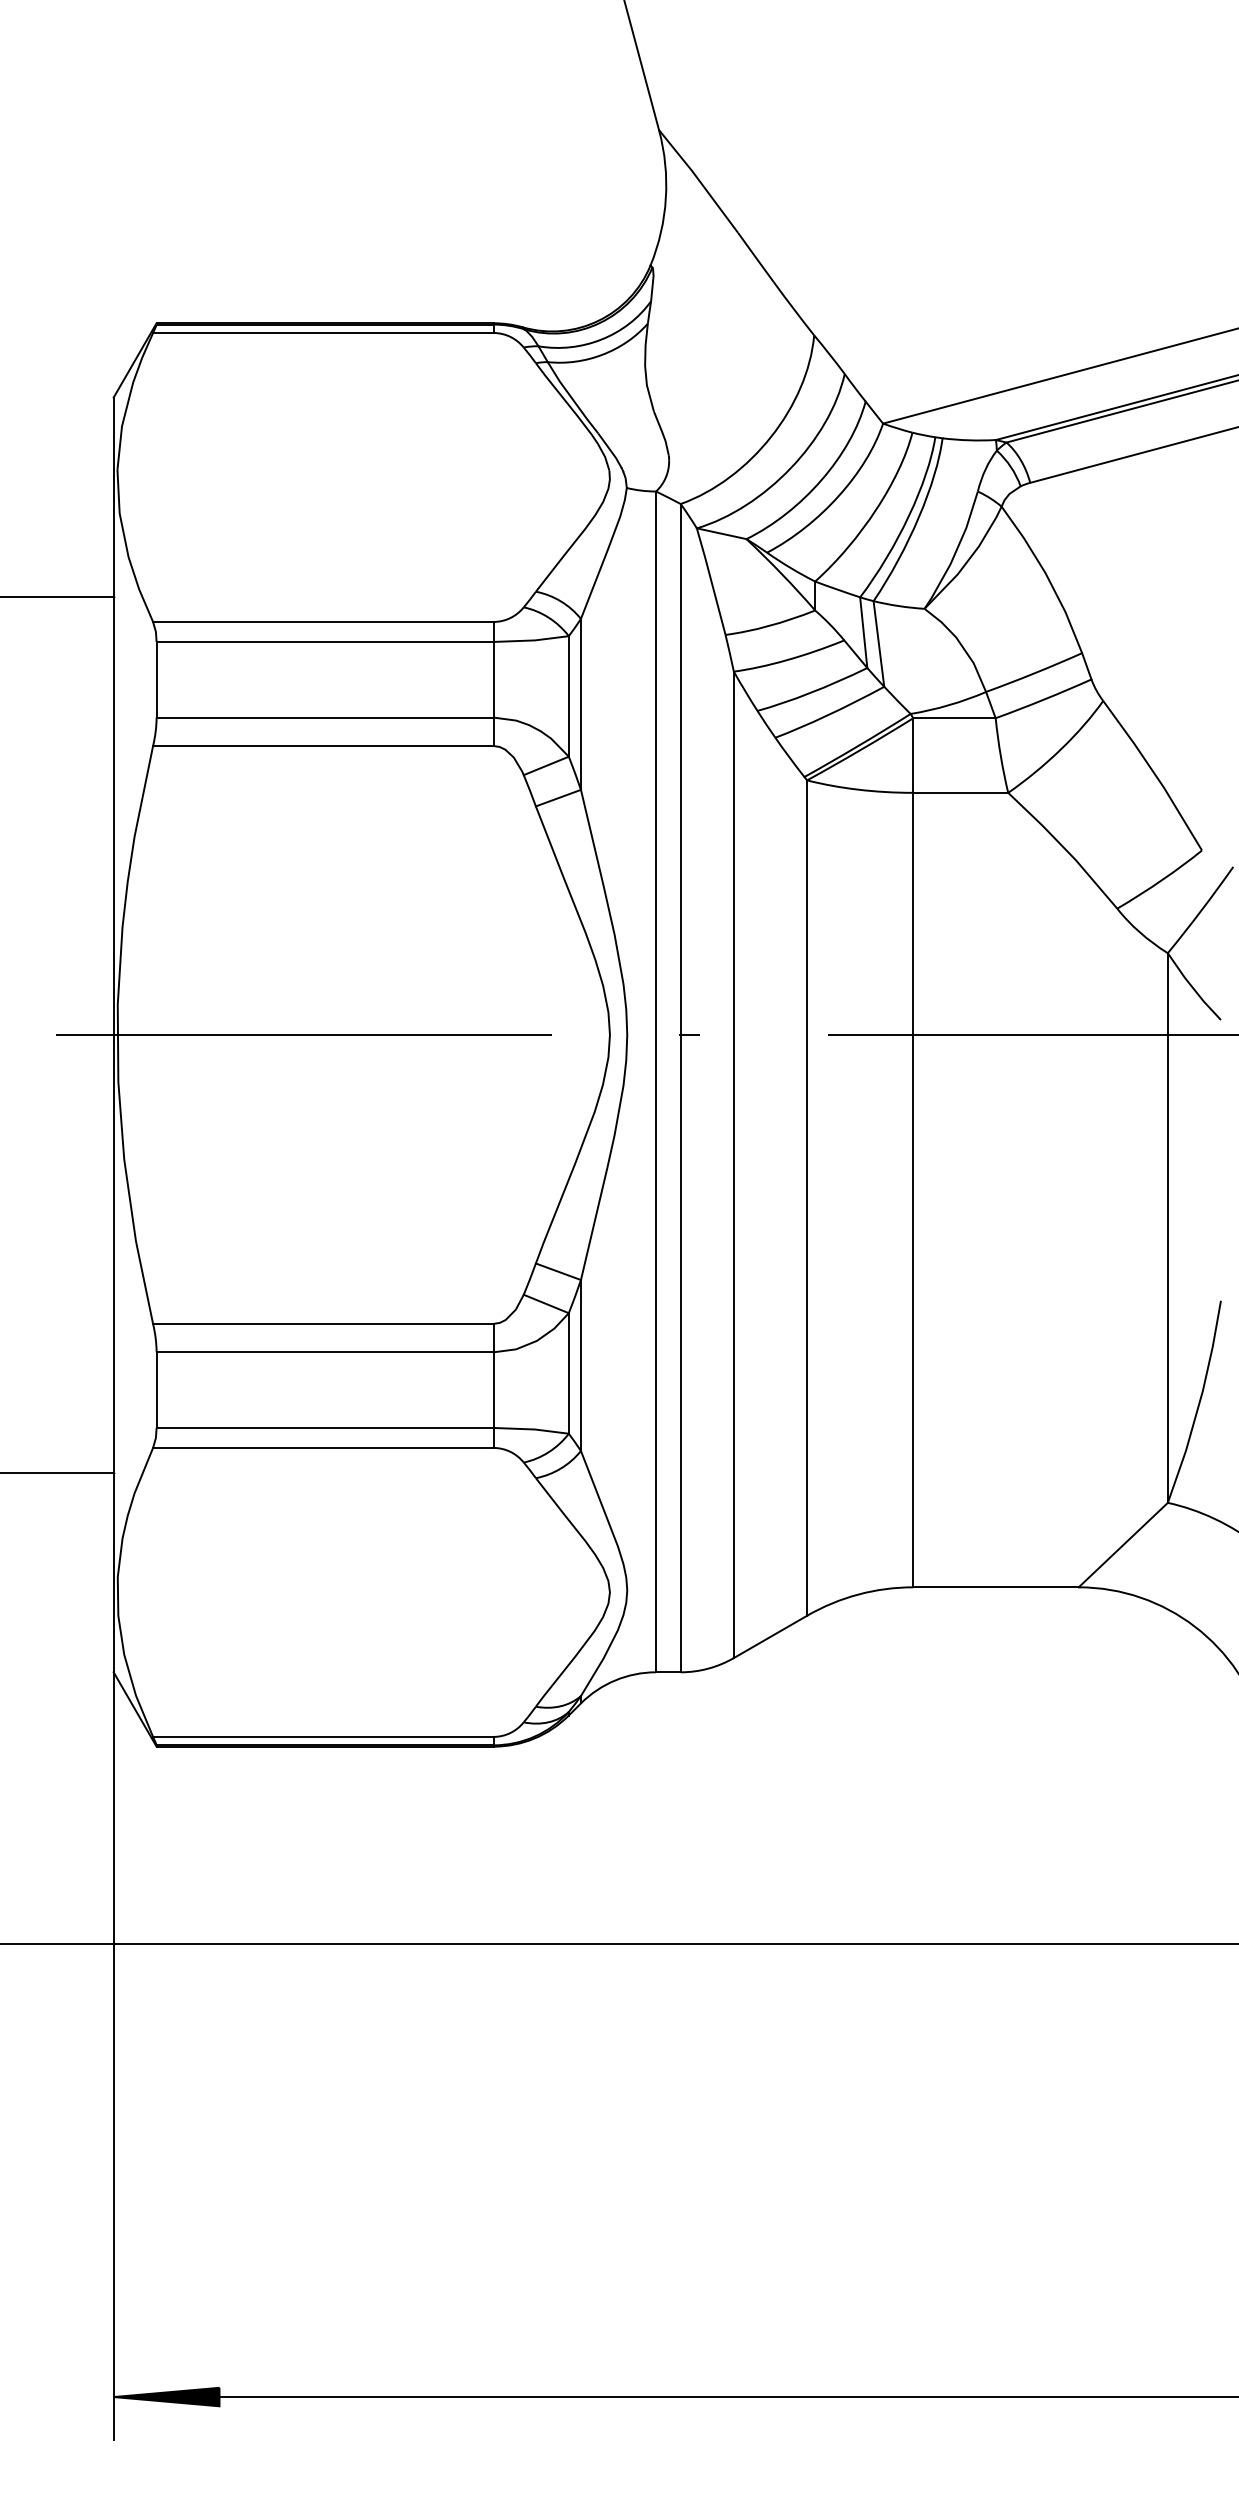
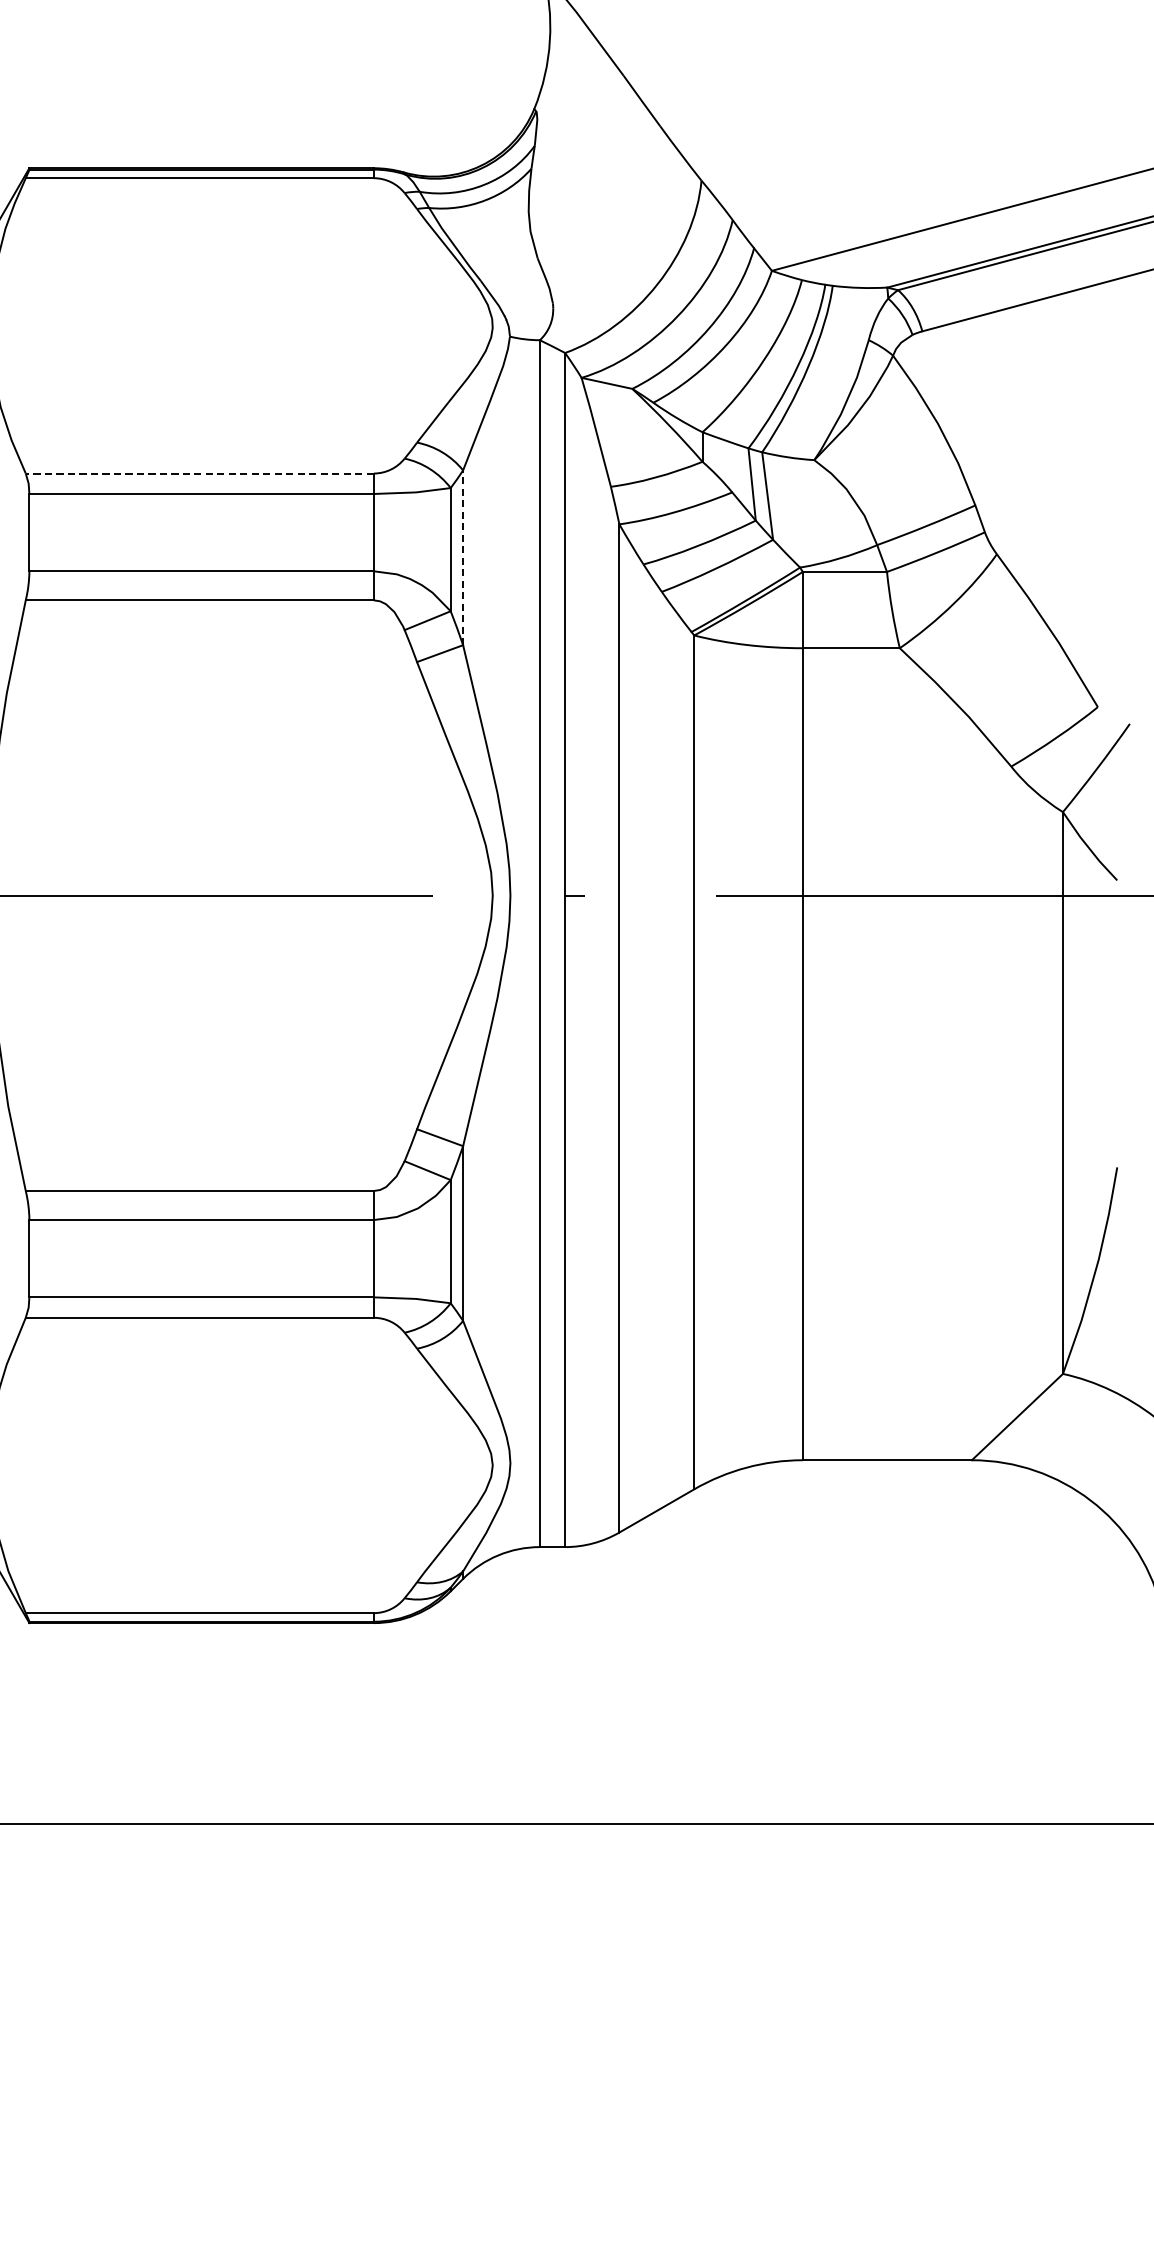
line: (322, 621) -> (198, 473), solid -> dashed
line: (580, 703) -> (462, 556), solid -> dashed

